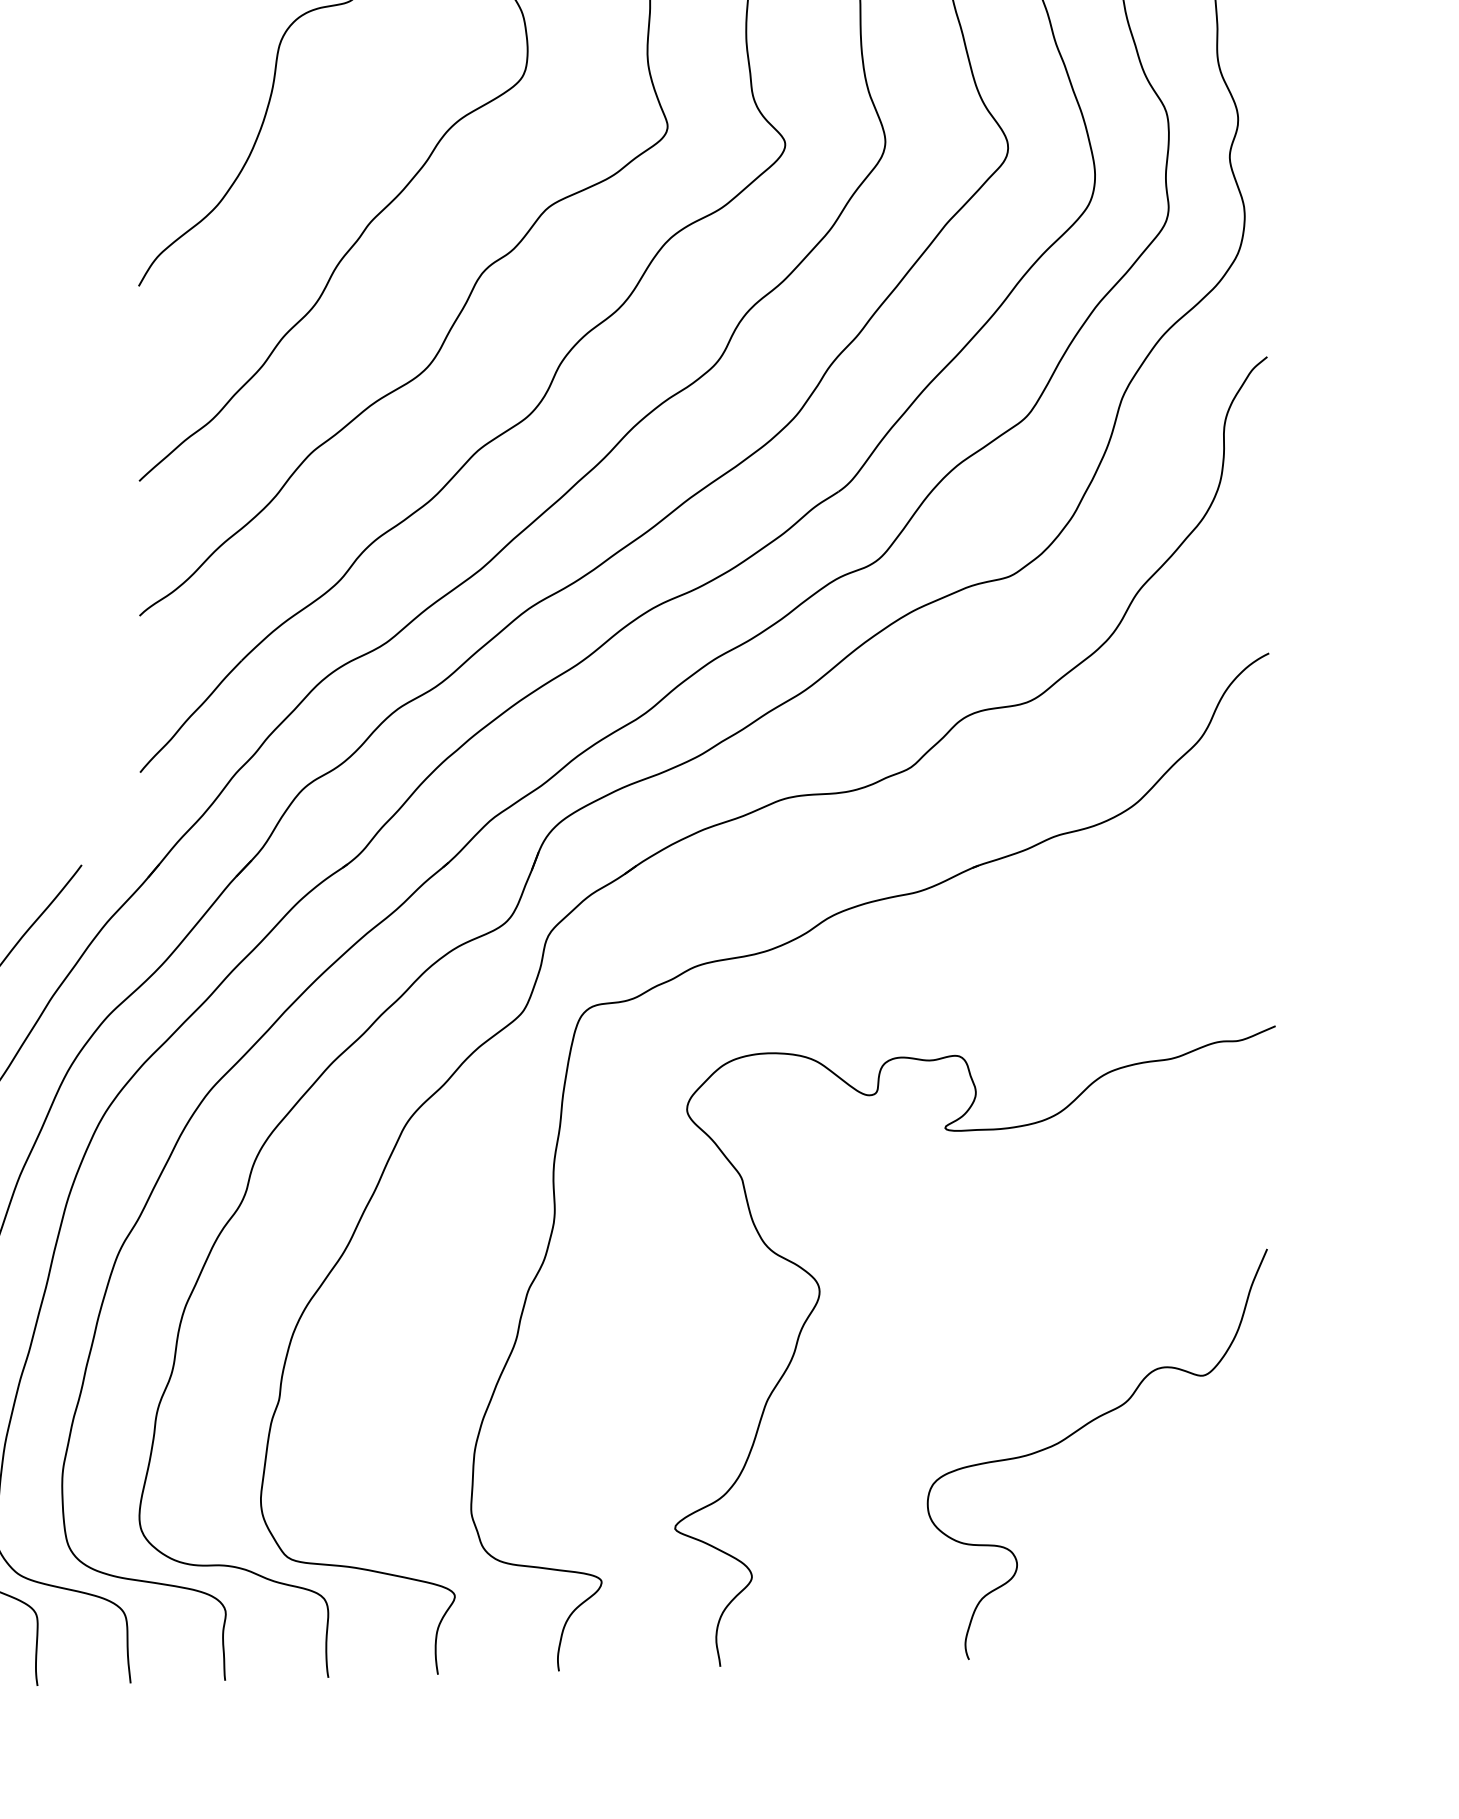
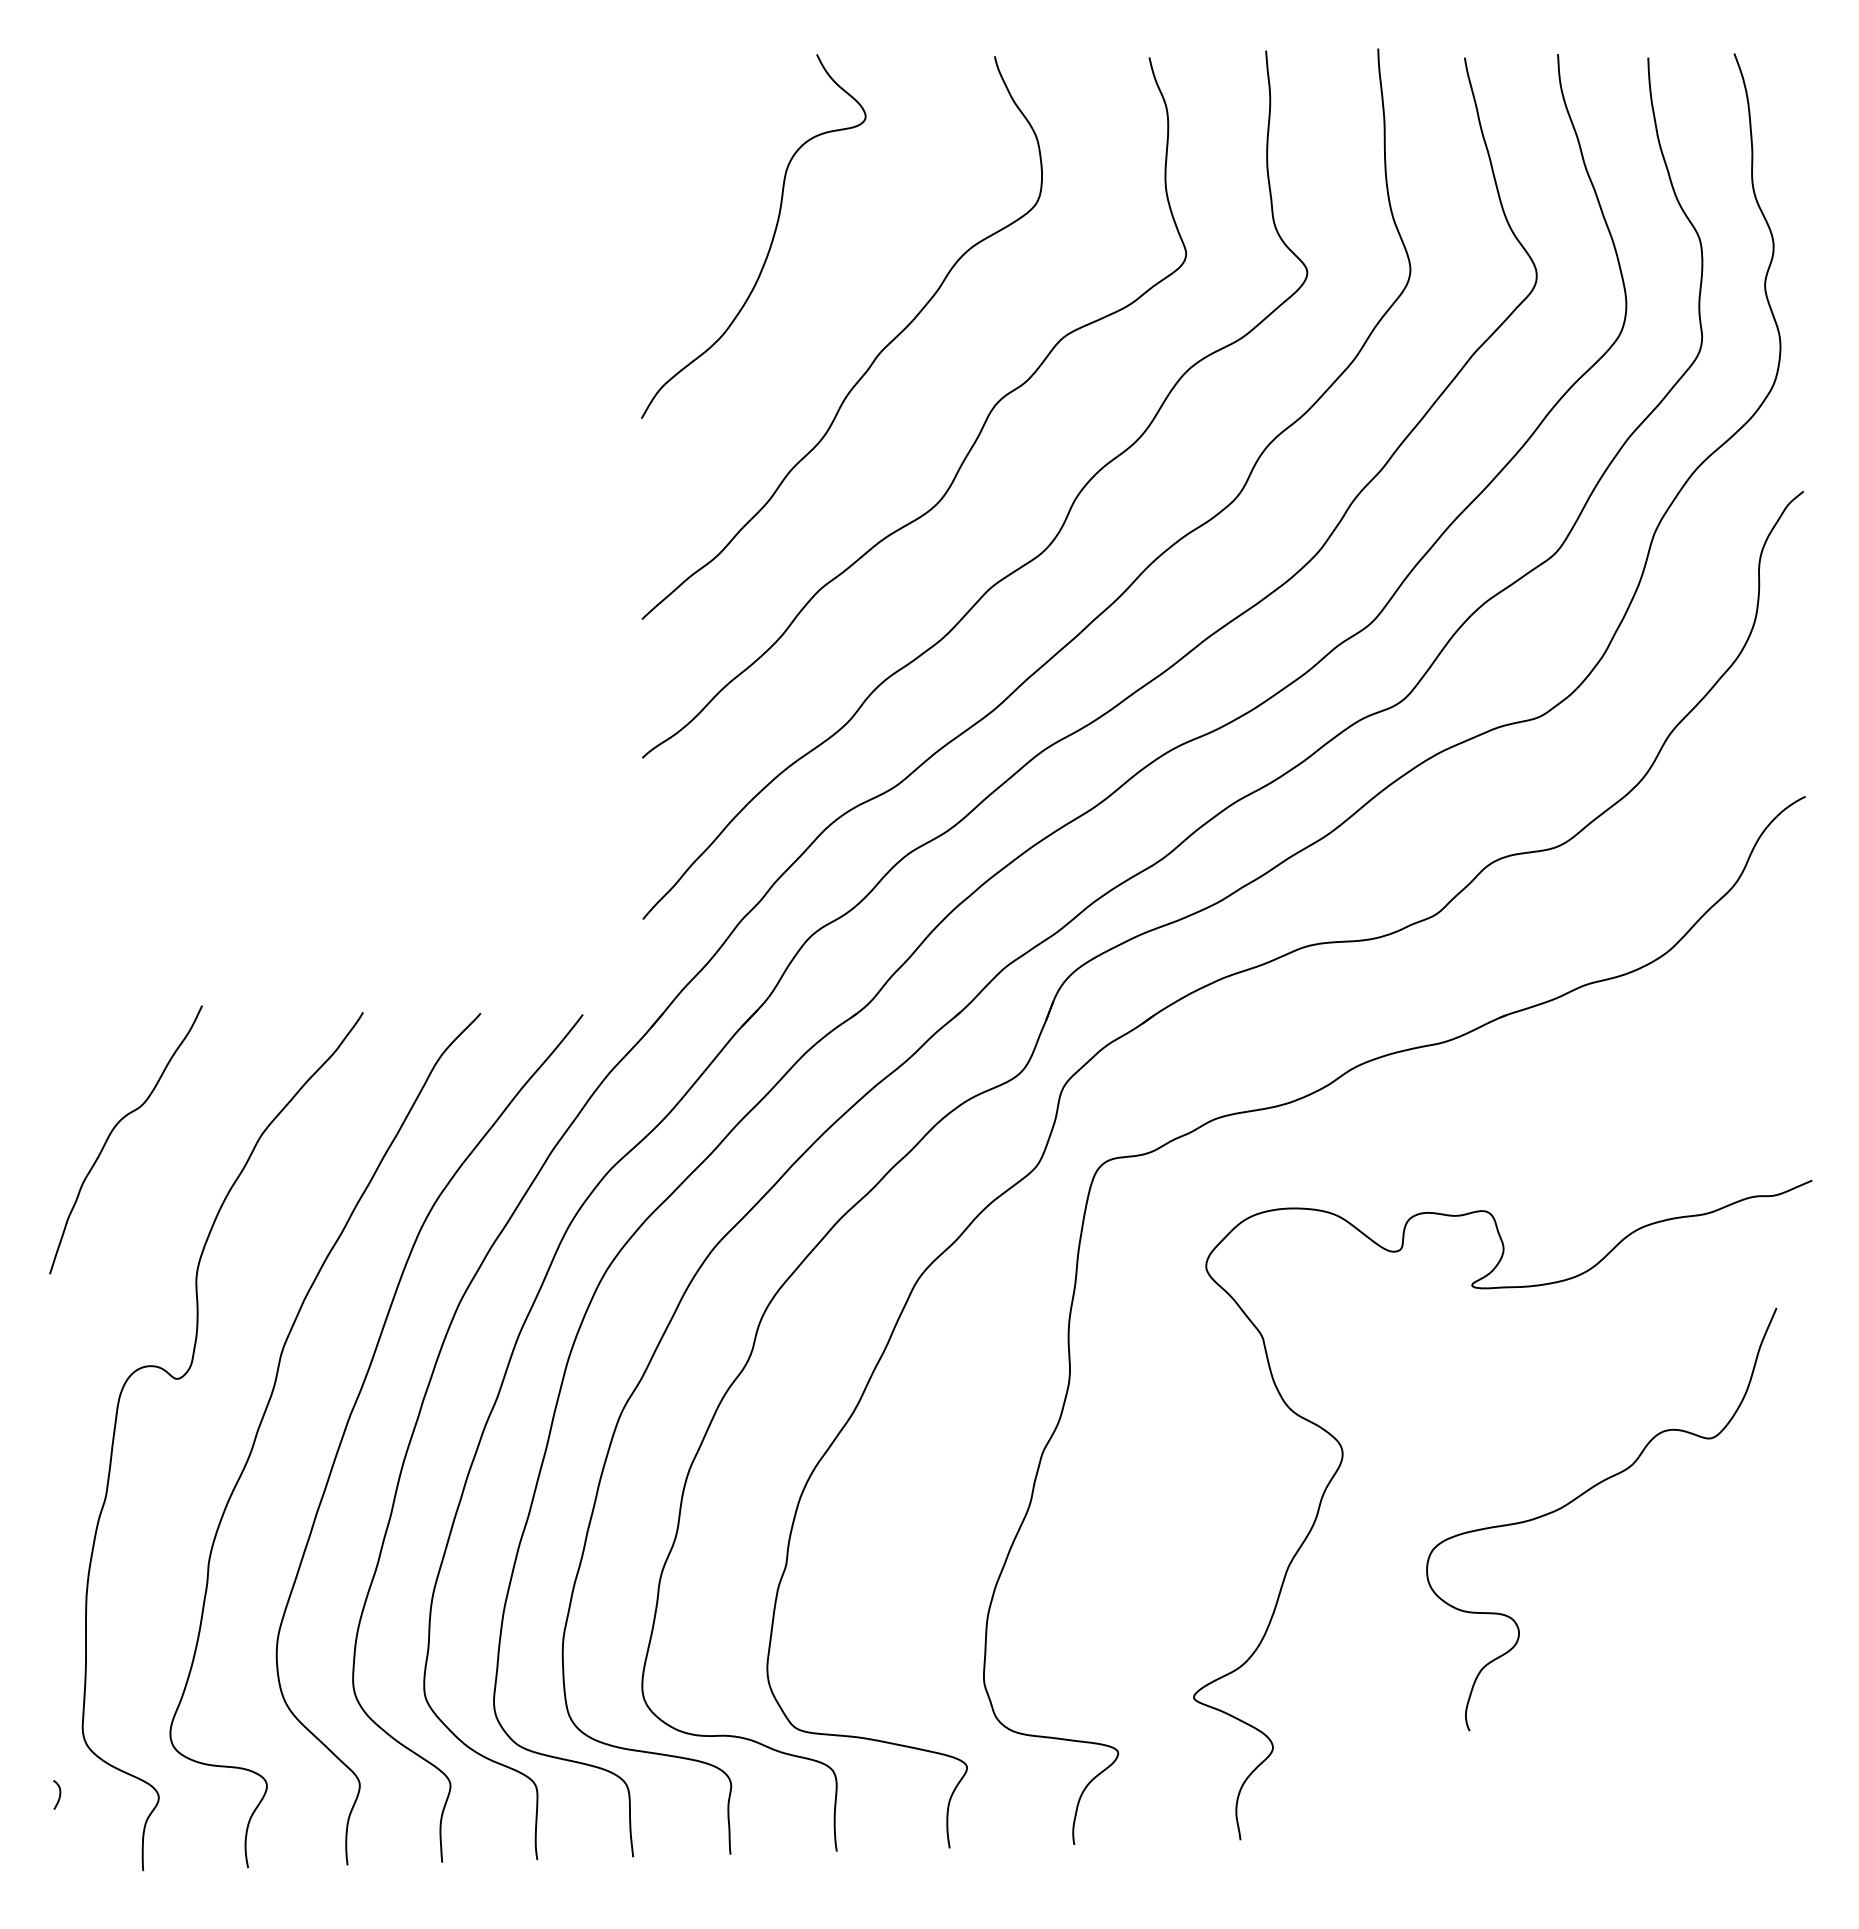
curve: (1081, 1429) -> (1585, 1493), moved

